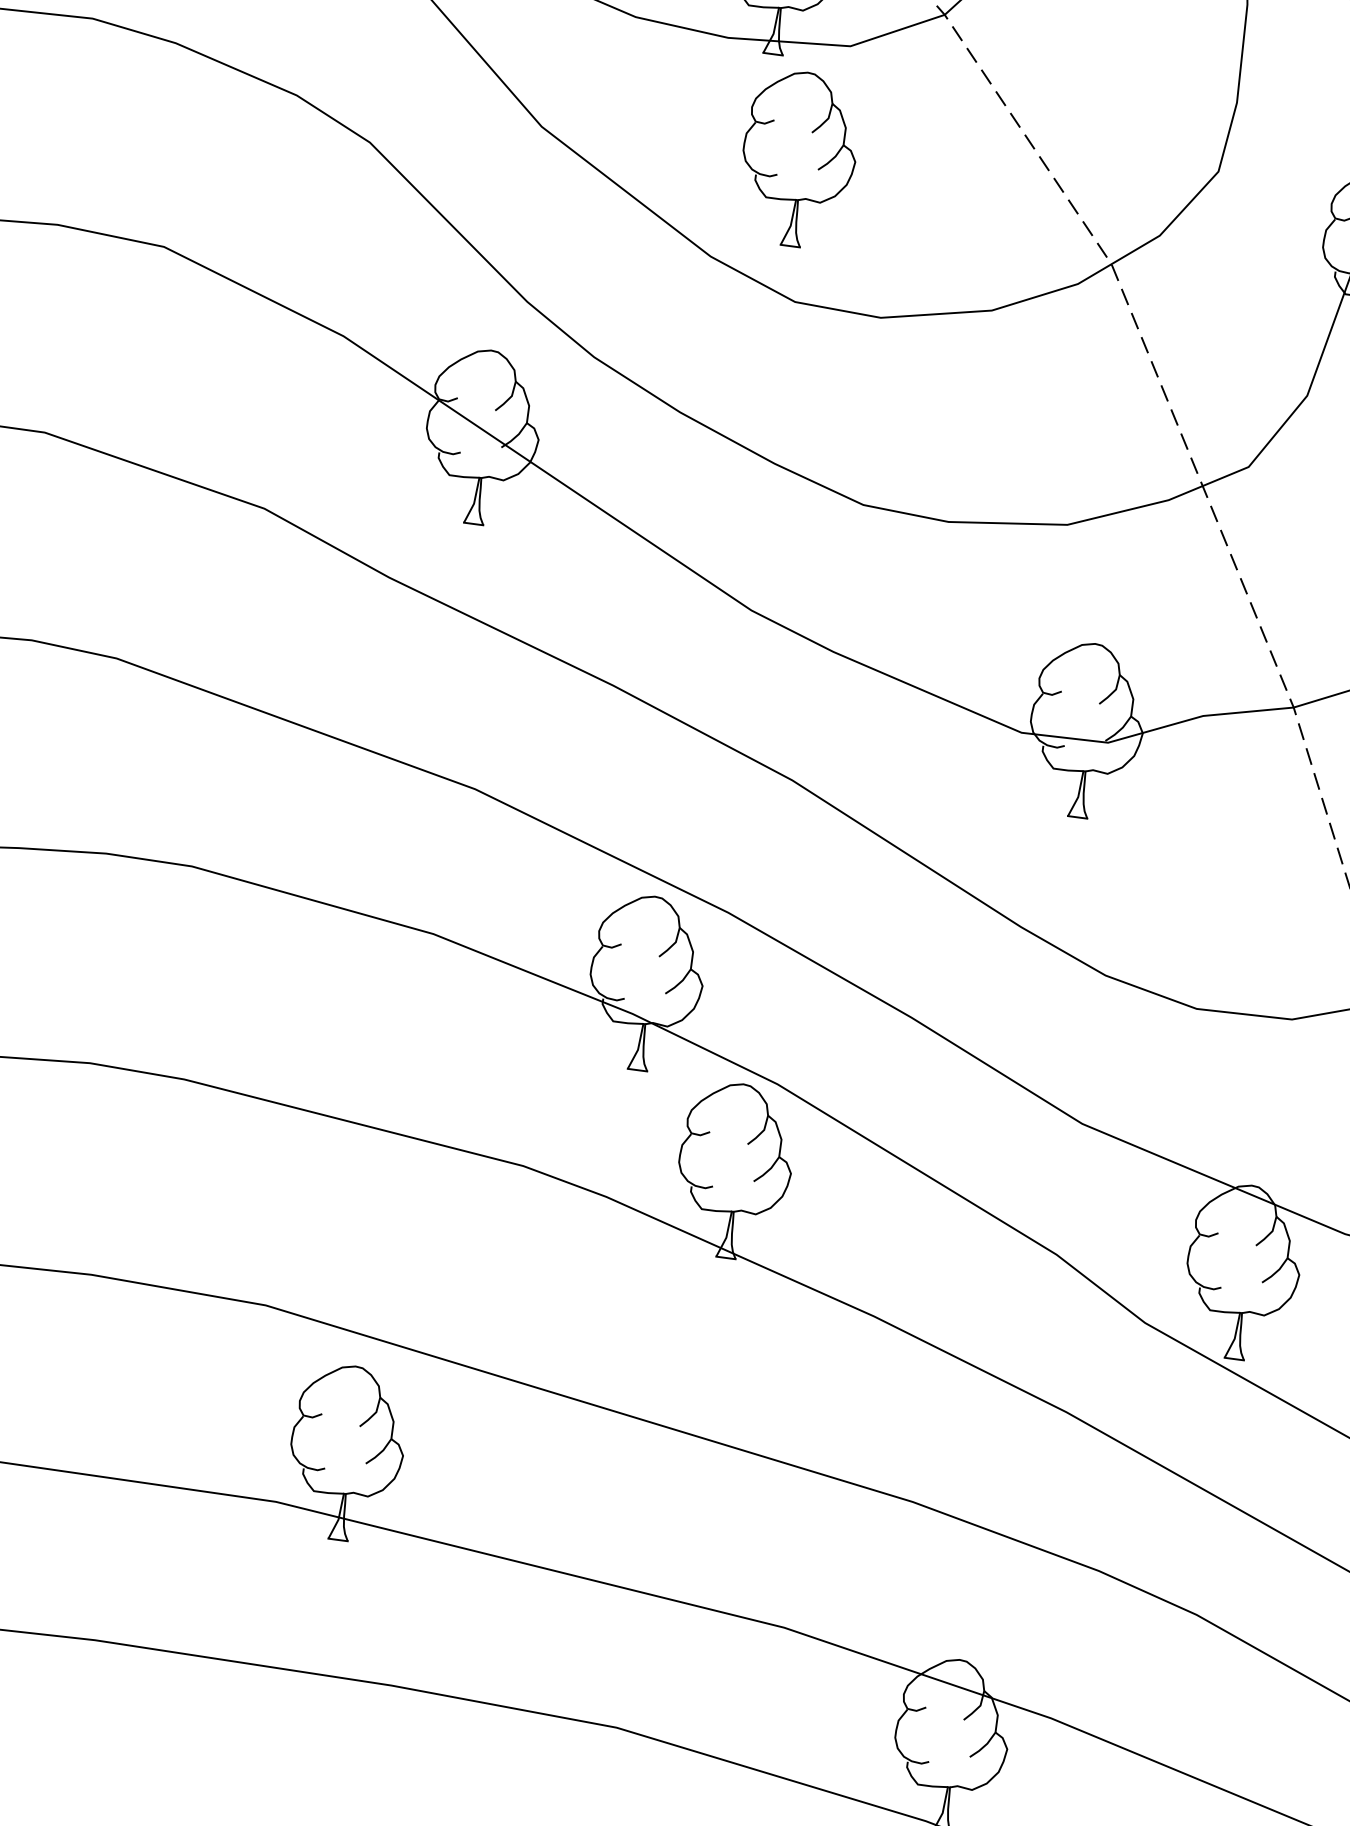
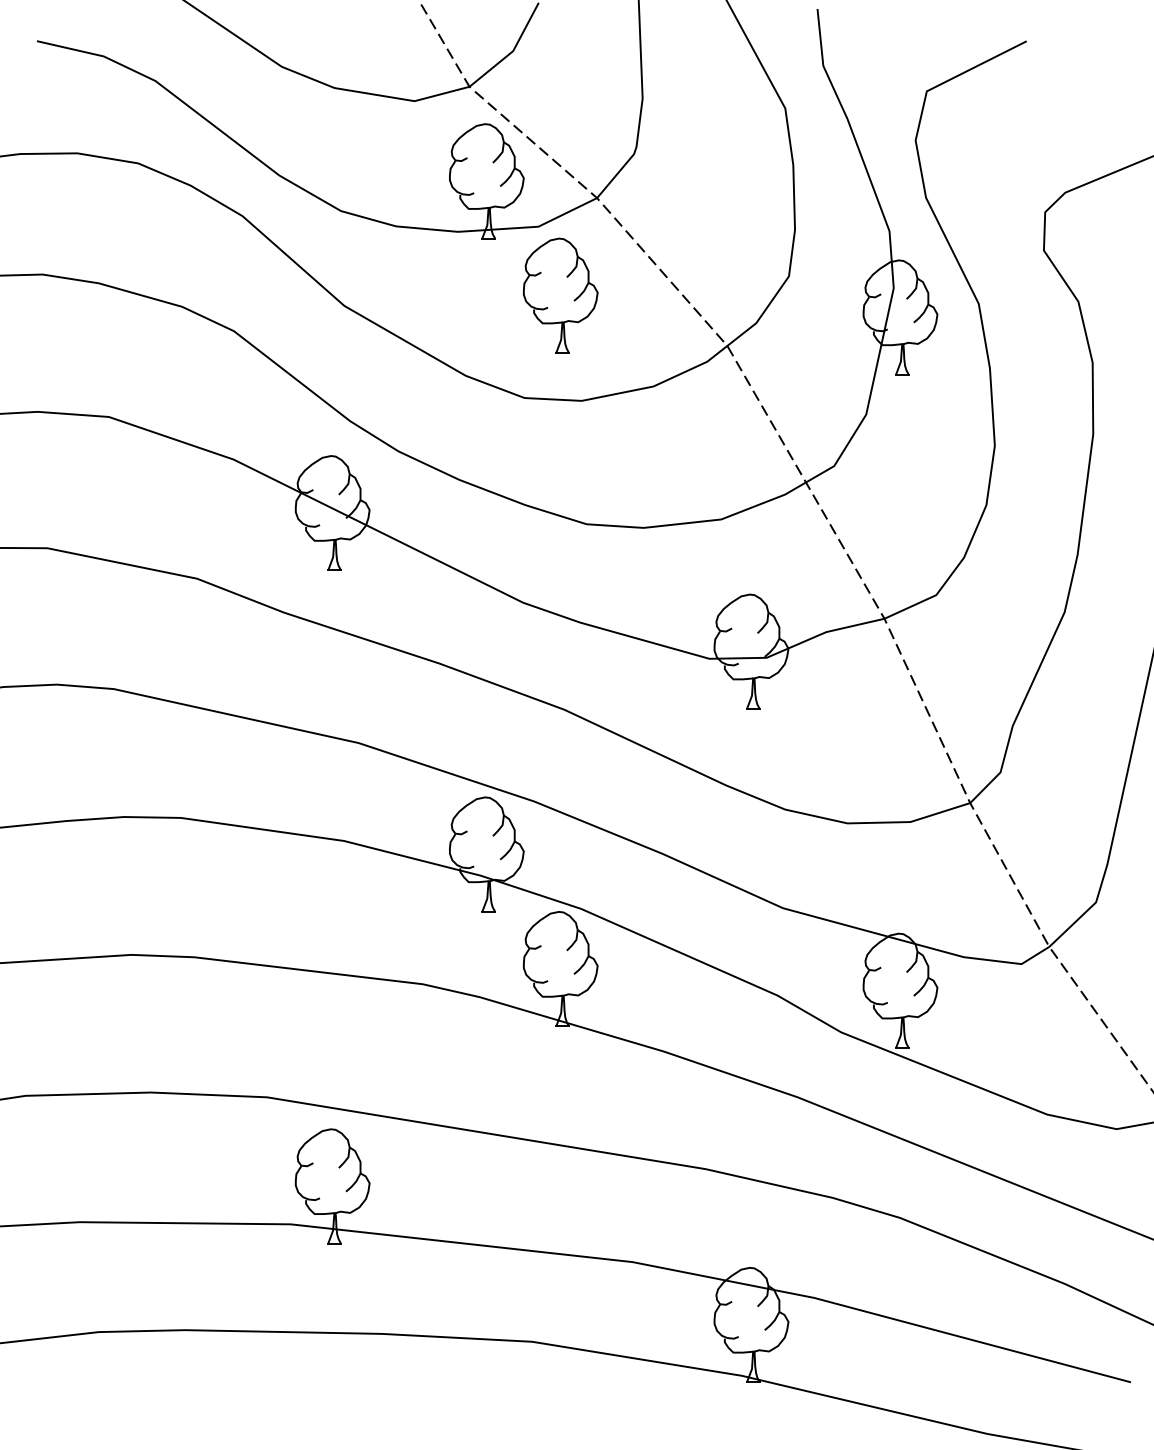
part: (798, 158) -> (560, 295), moved

